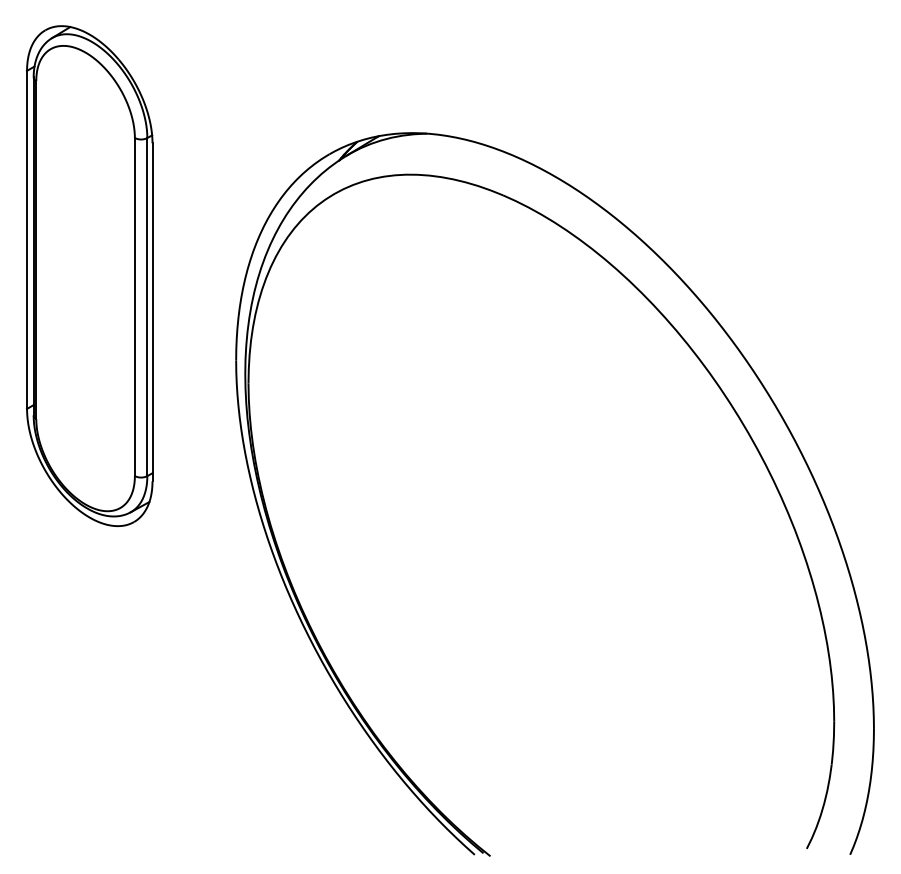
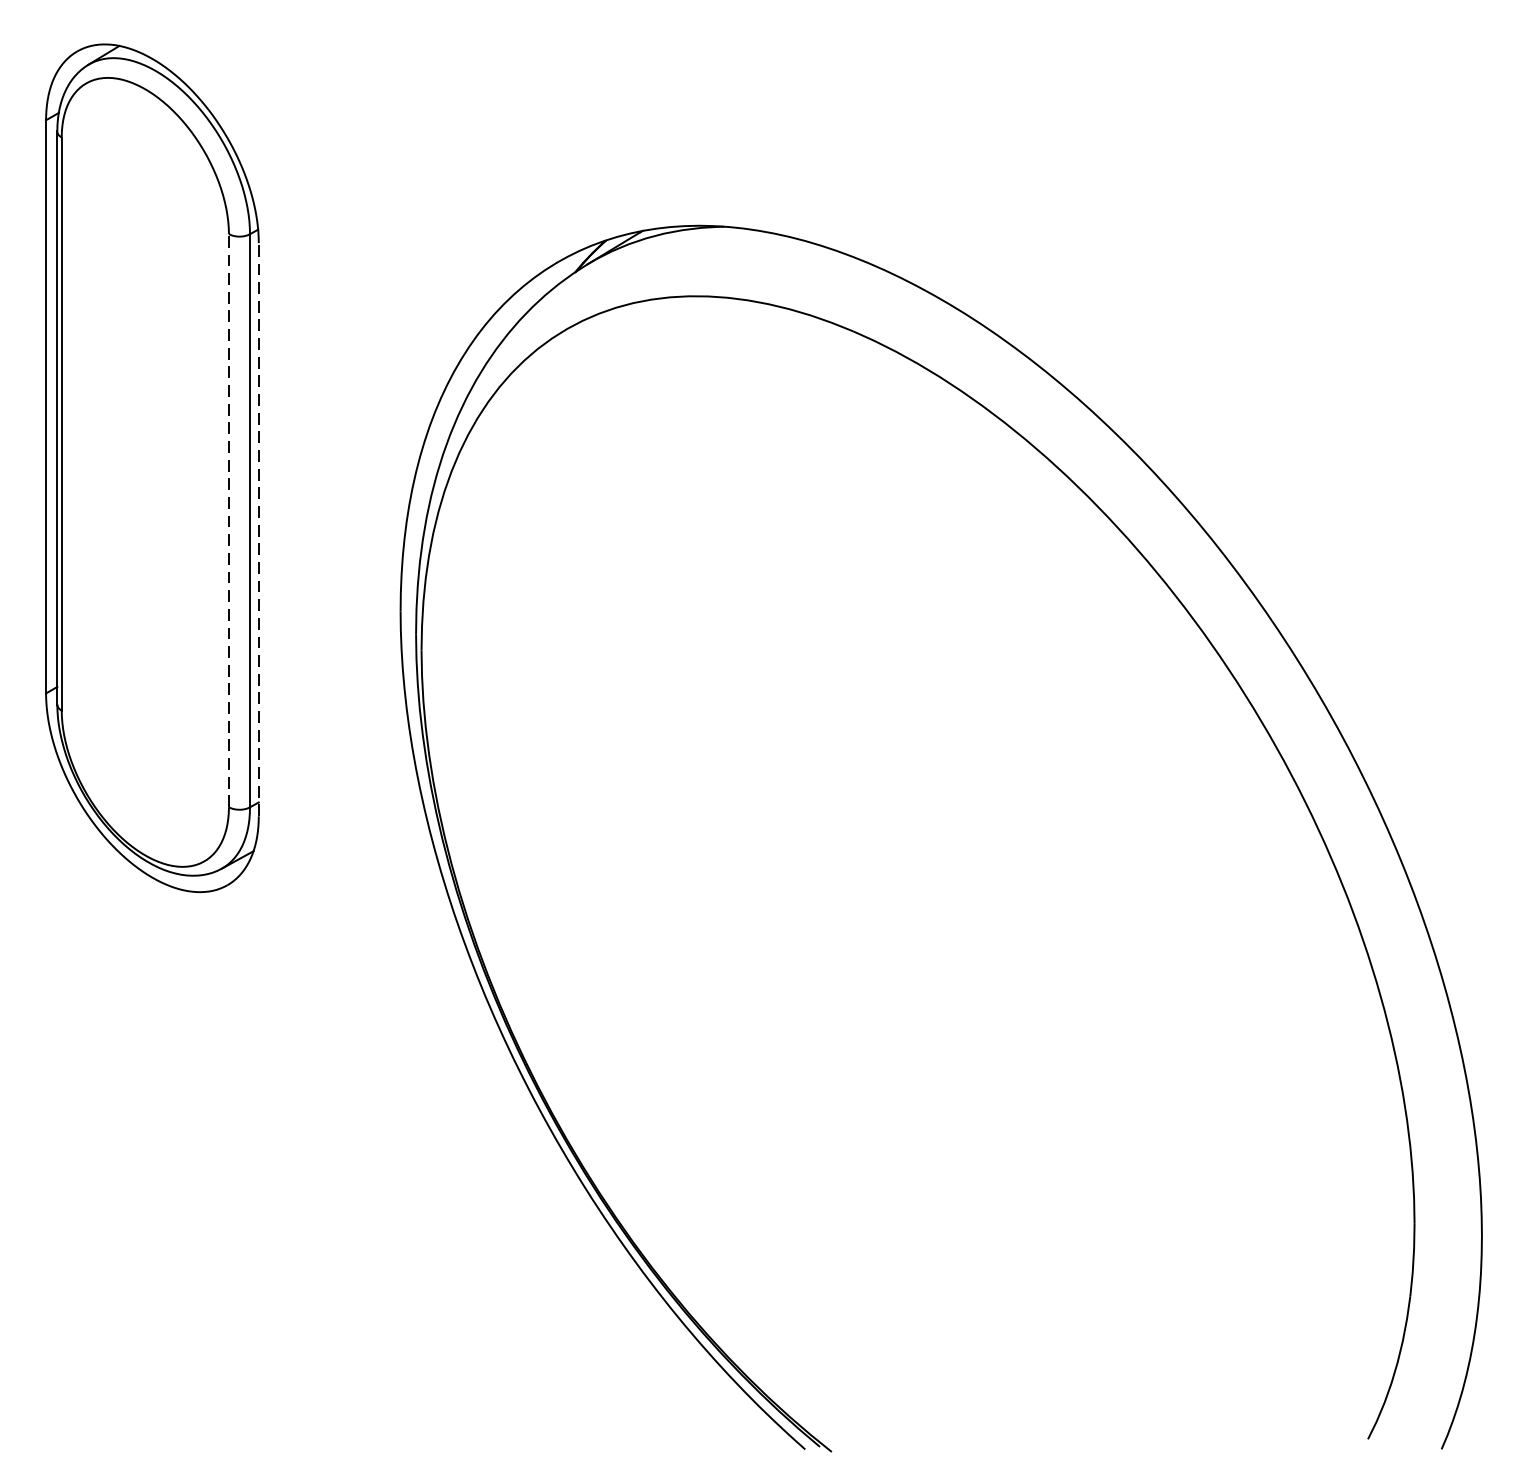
line: (134, 306) -> (228, 519), solid -> dashed
line: (152, 311) -> (258, 528), solid -> dashed

